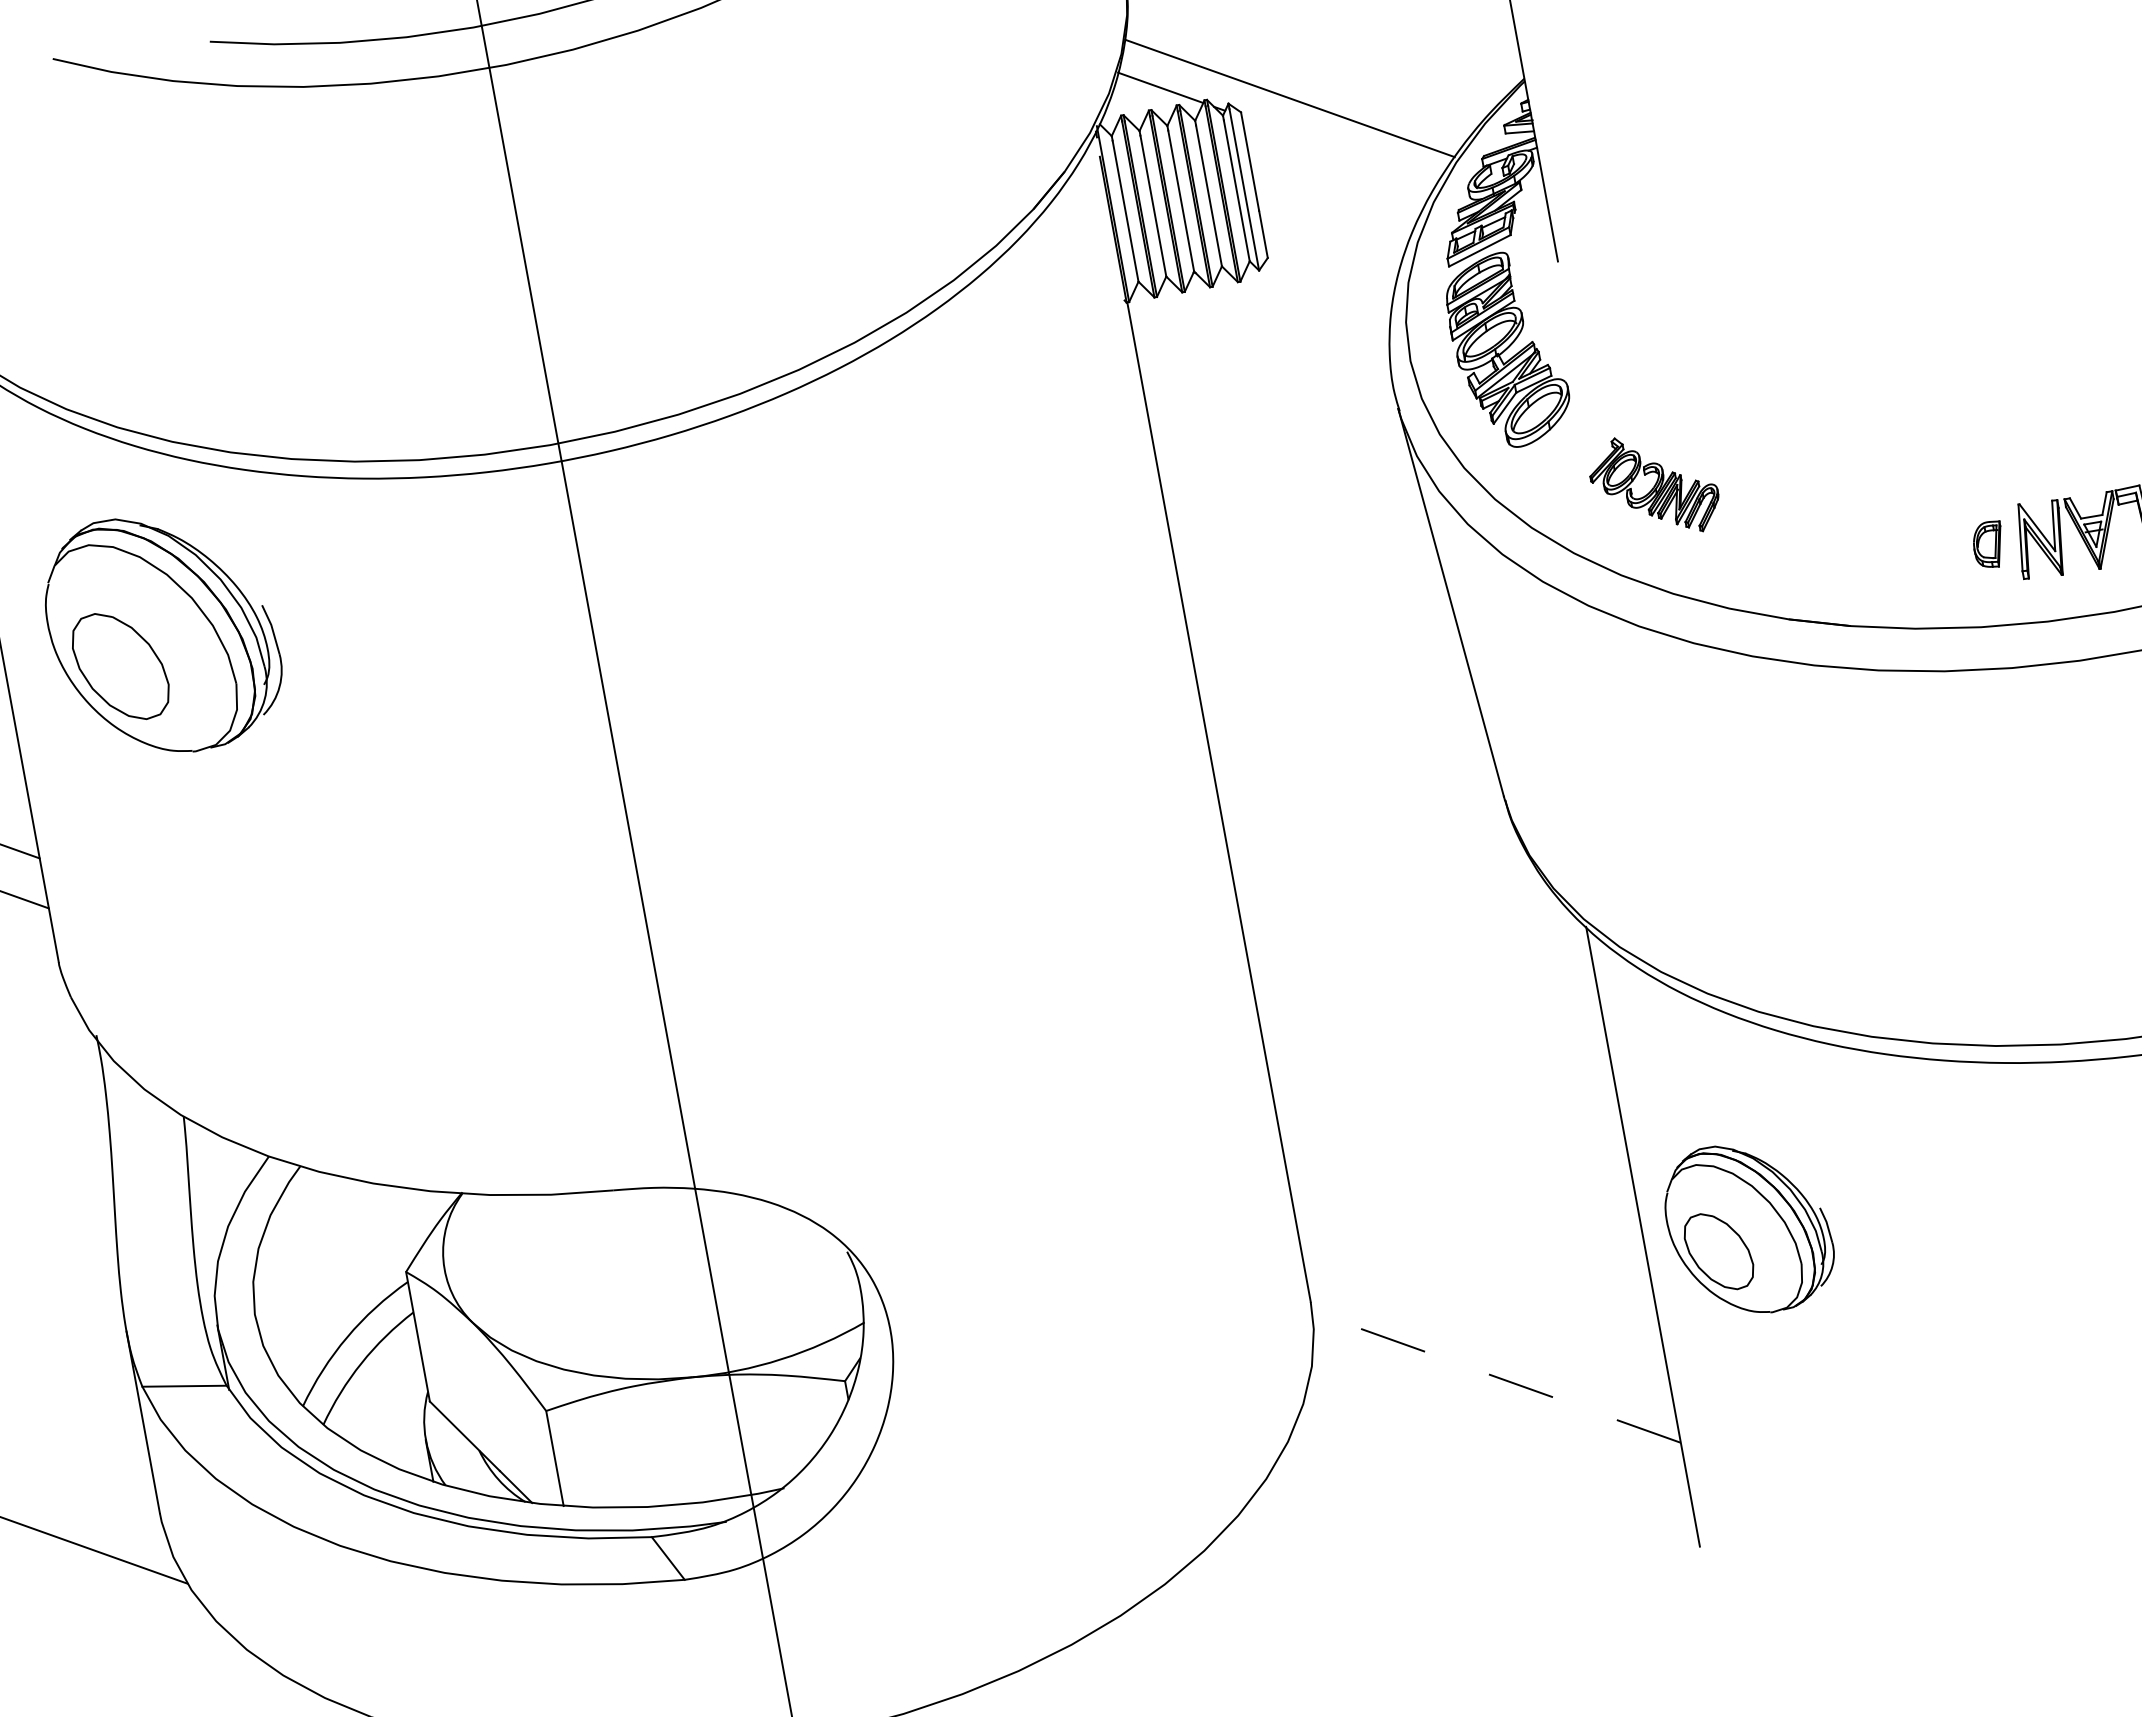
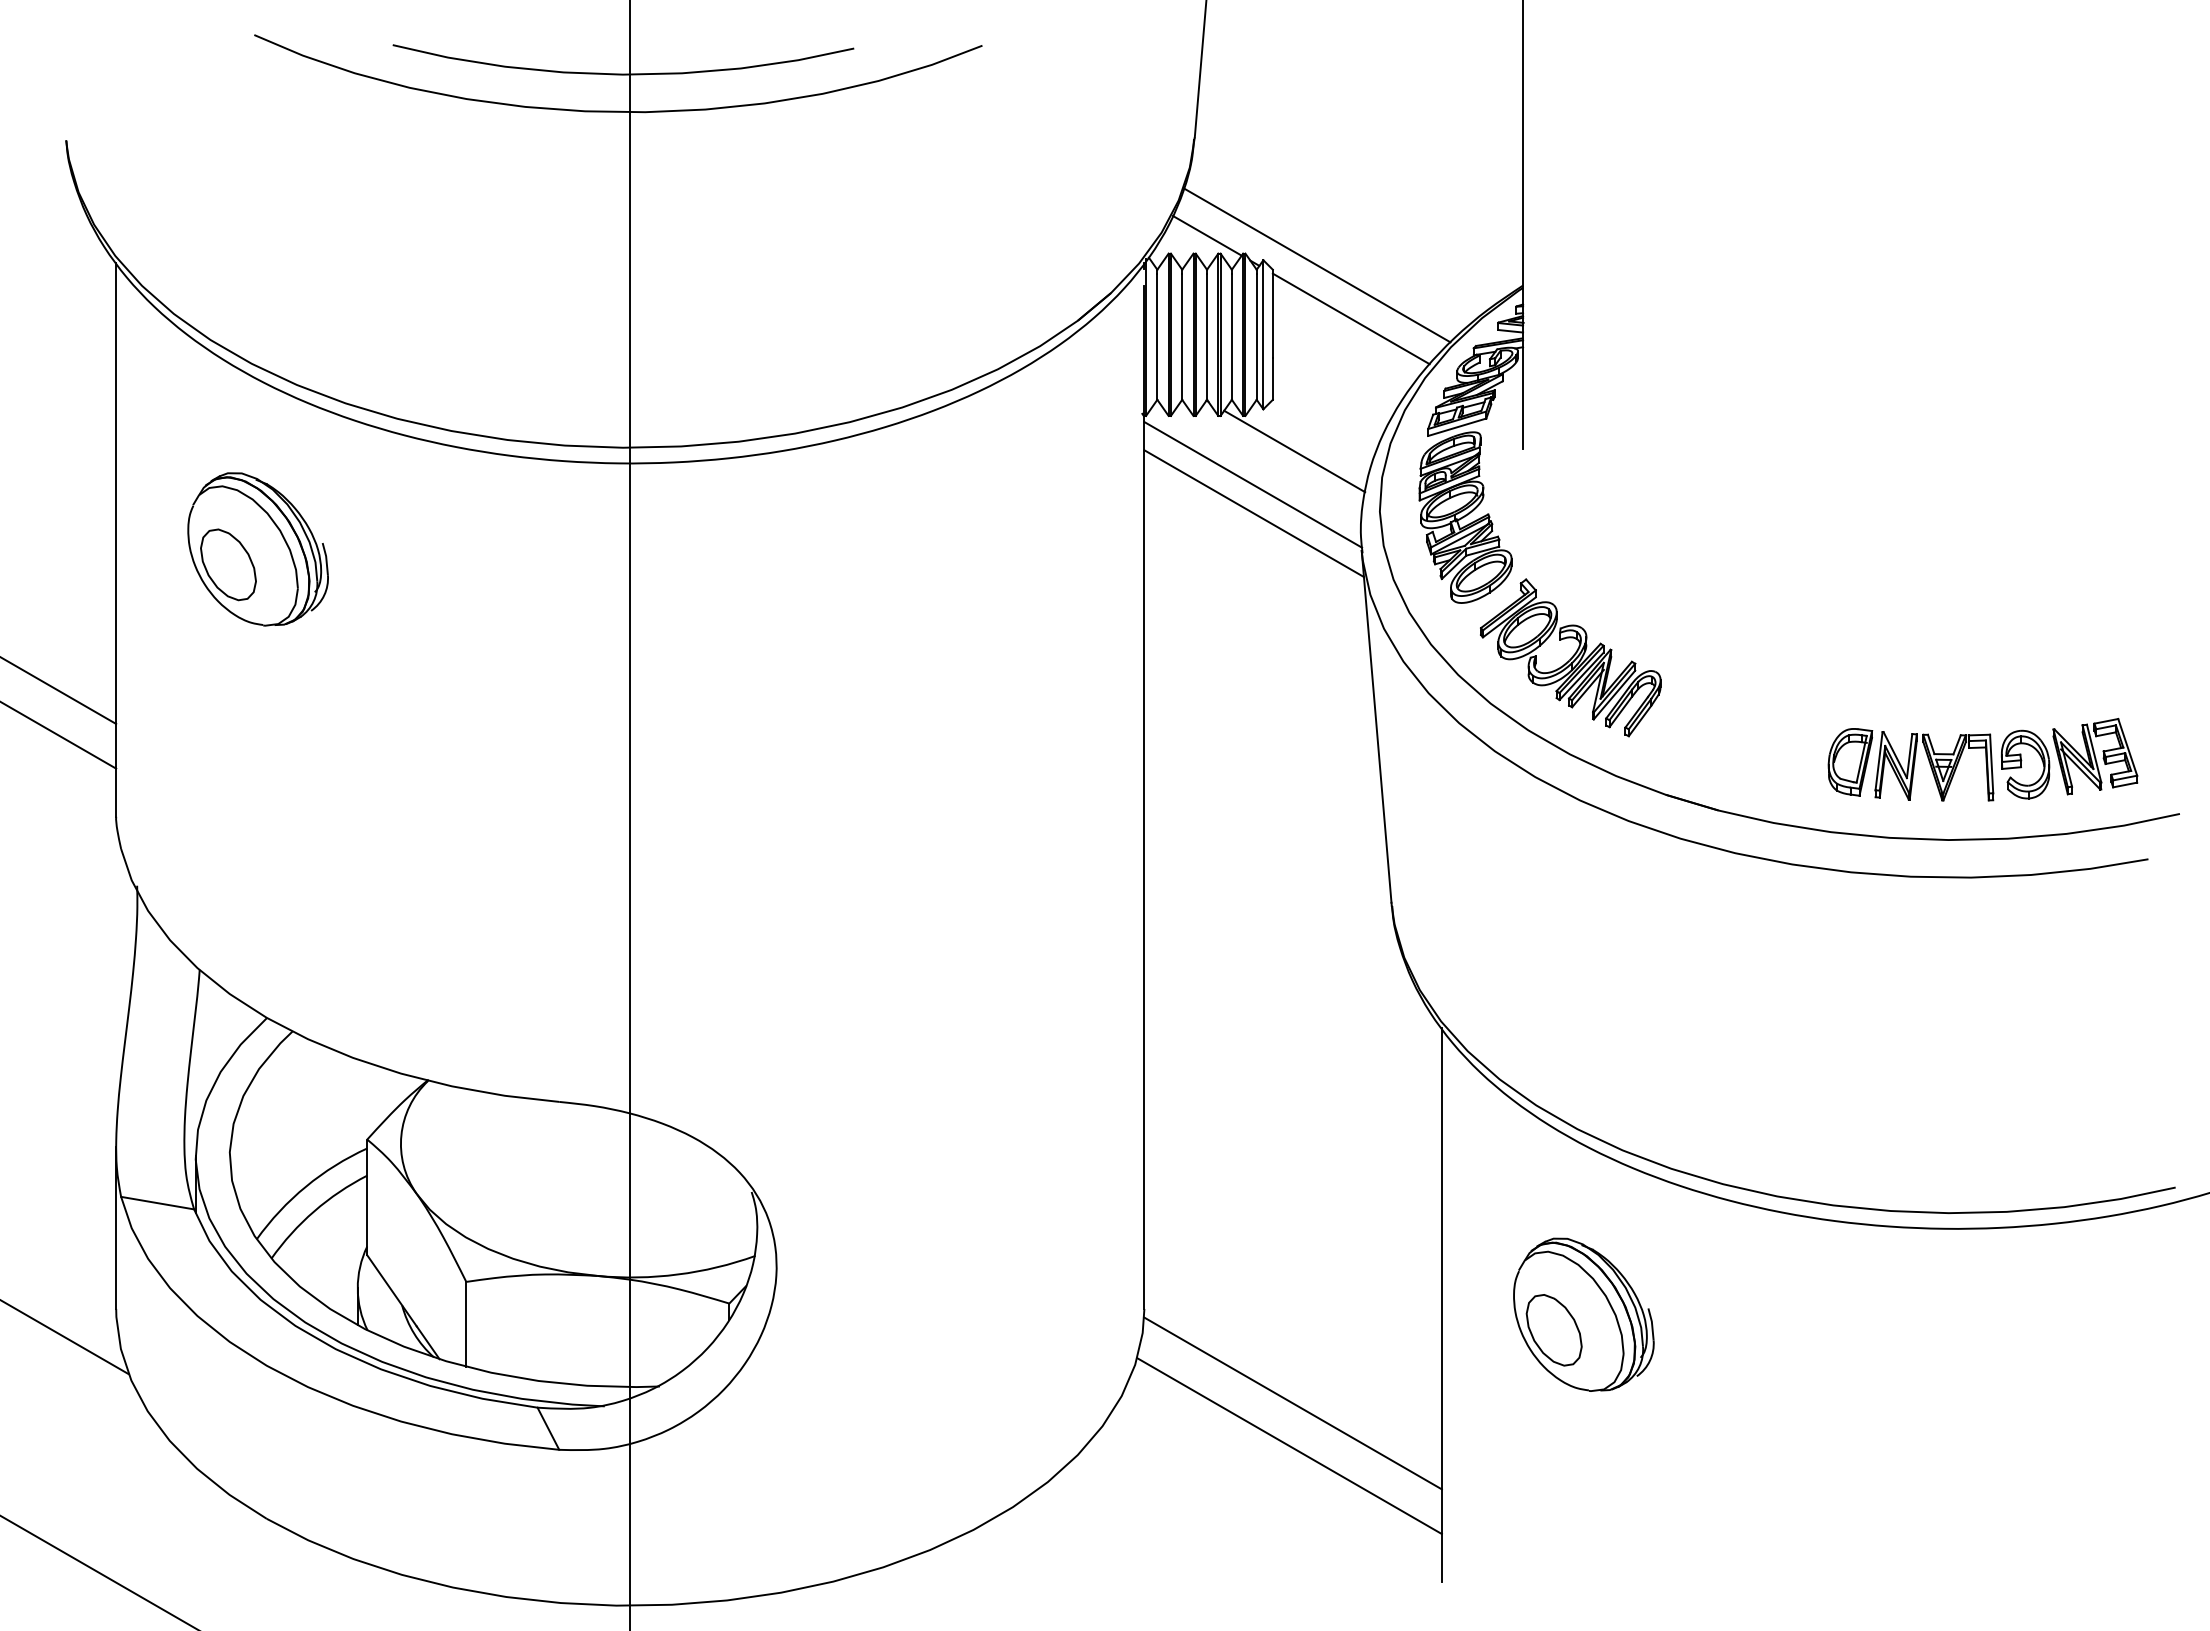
line: (1337, 151) -> (1350, 318), added
line: (1302, 311) -> (1294, 451), added
line: (1263, 356) -> (1253, 484), added
line: (1269, 389) -> (1253, 513), added
part: (1653, 485) -> (1570, 657), size x1.67
part: (1988, 545) -> (1850, 762), size x1.67
part: (162, 634) -> (257, 549), size x0.71
part: (1748, 1228) -> (1583, 1314), moved
line: (1497, 1377) -> (1293, 1403), dashed -> solid
line: (1501, 1426) -> (1289, 1446), added

